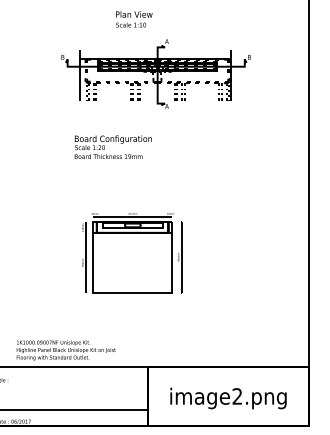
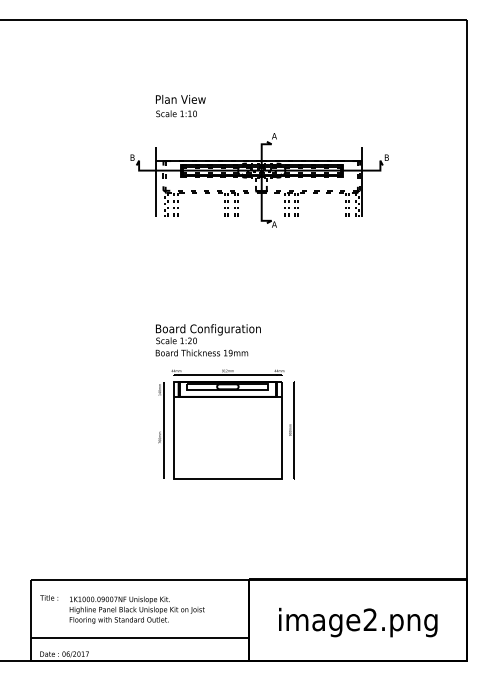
text: (134, 19) -> (180, 106), moved
text: (112, 147) -> (207, 340), moved
text: (65, 349) -> (136, 609), moved

